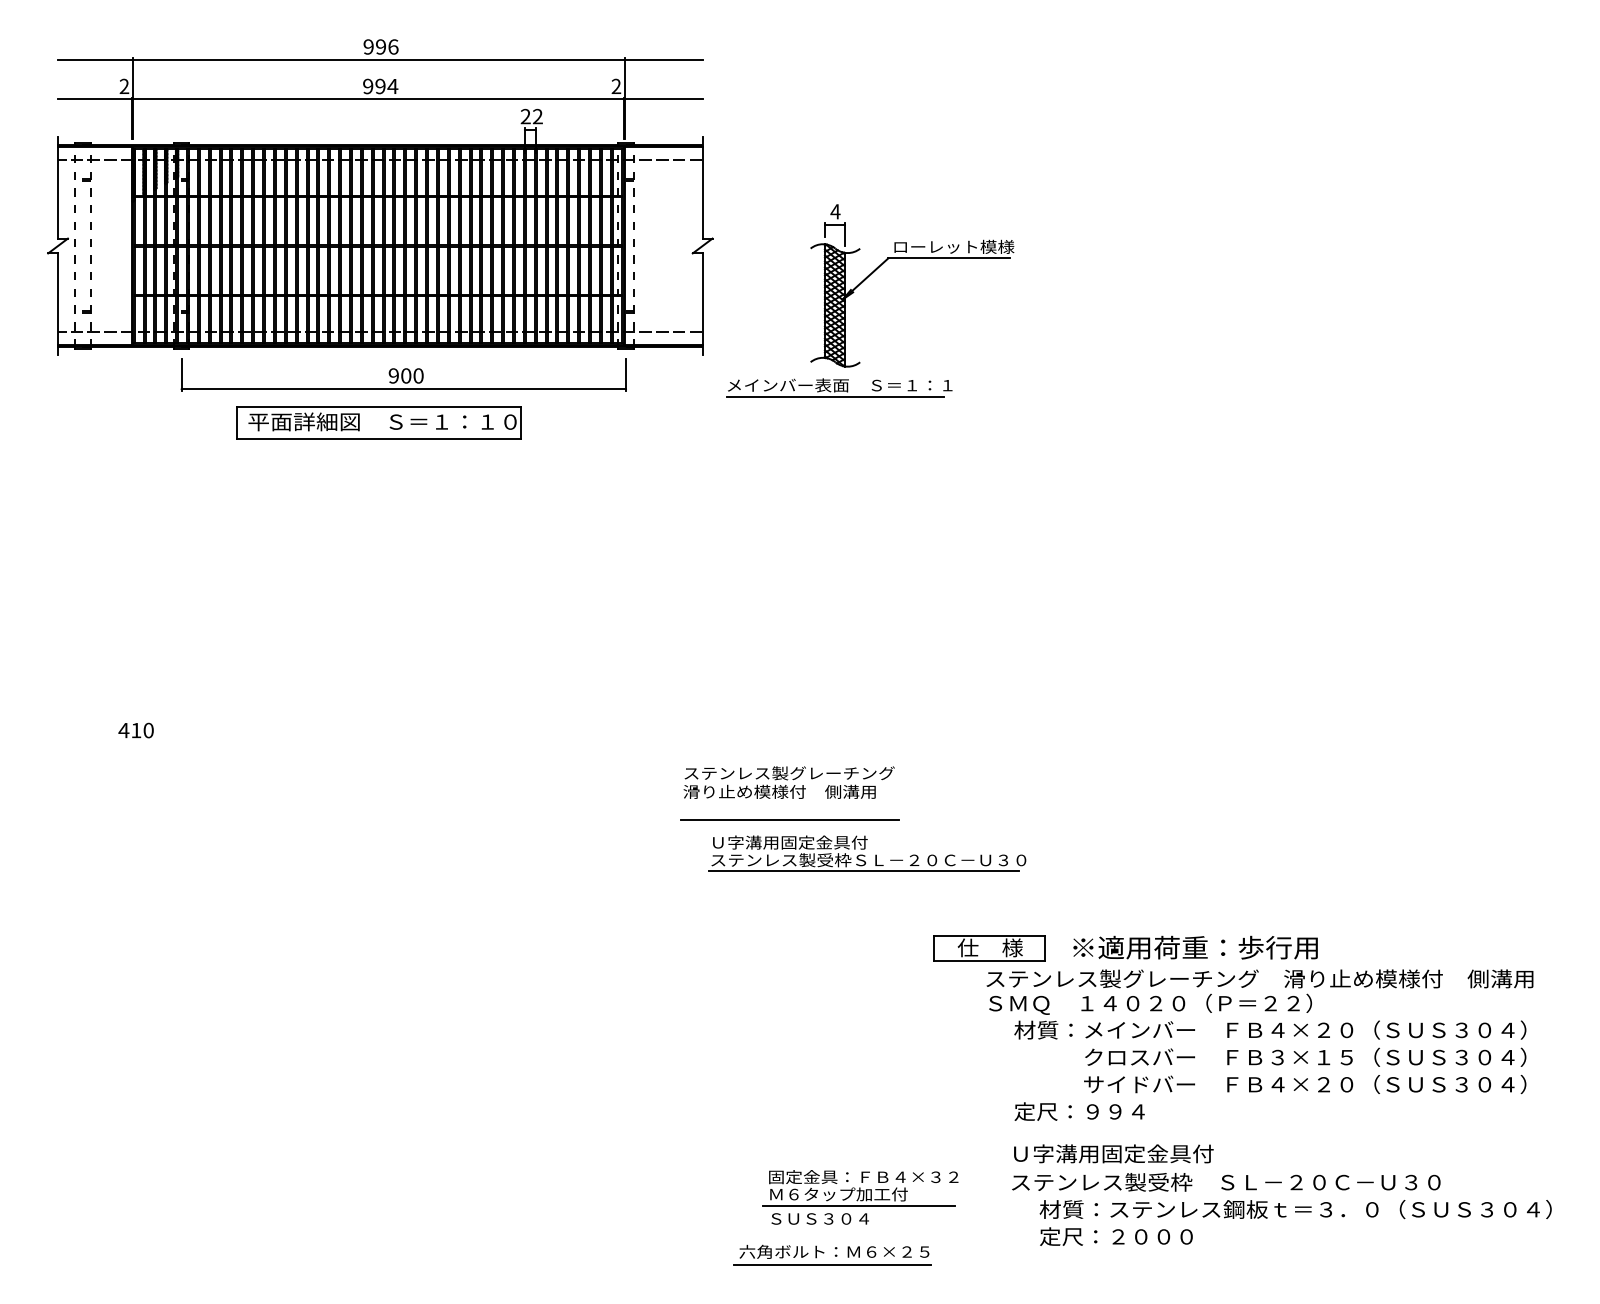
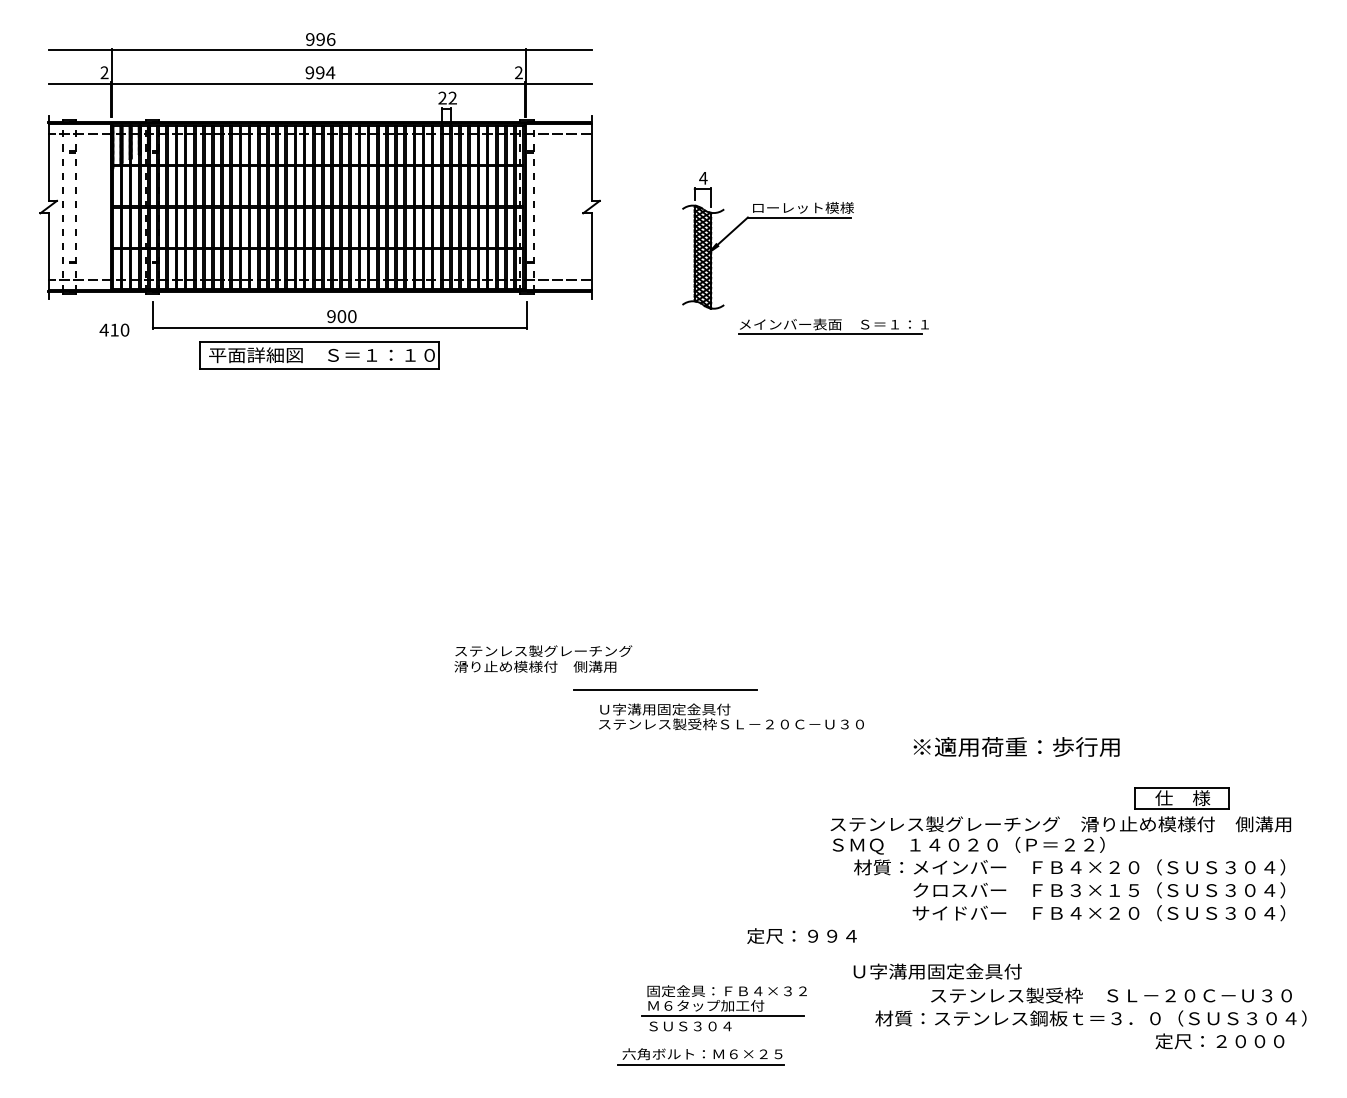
part: (839, 387) -> (833, 326), moved
text: (136, 729) -> (114, 329), moved
text: (789, 782) -> (543, 658), moved
line: (864, 871) -> (727, 733), removed
text: (1195, 947) -> (1016, 746), moved
part: (988, 948) -> (1181, 798), moved
text: (1079, 1110) -> (801, 935), moved
text: (1226, 1182) -> (1111, 995), moved
text: (1115, 1236) -> (1219, 1041), moved

